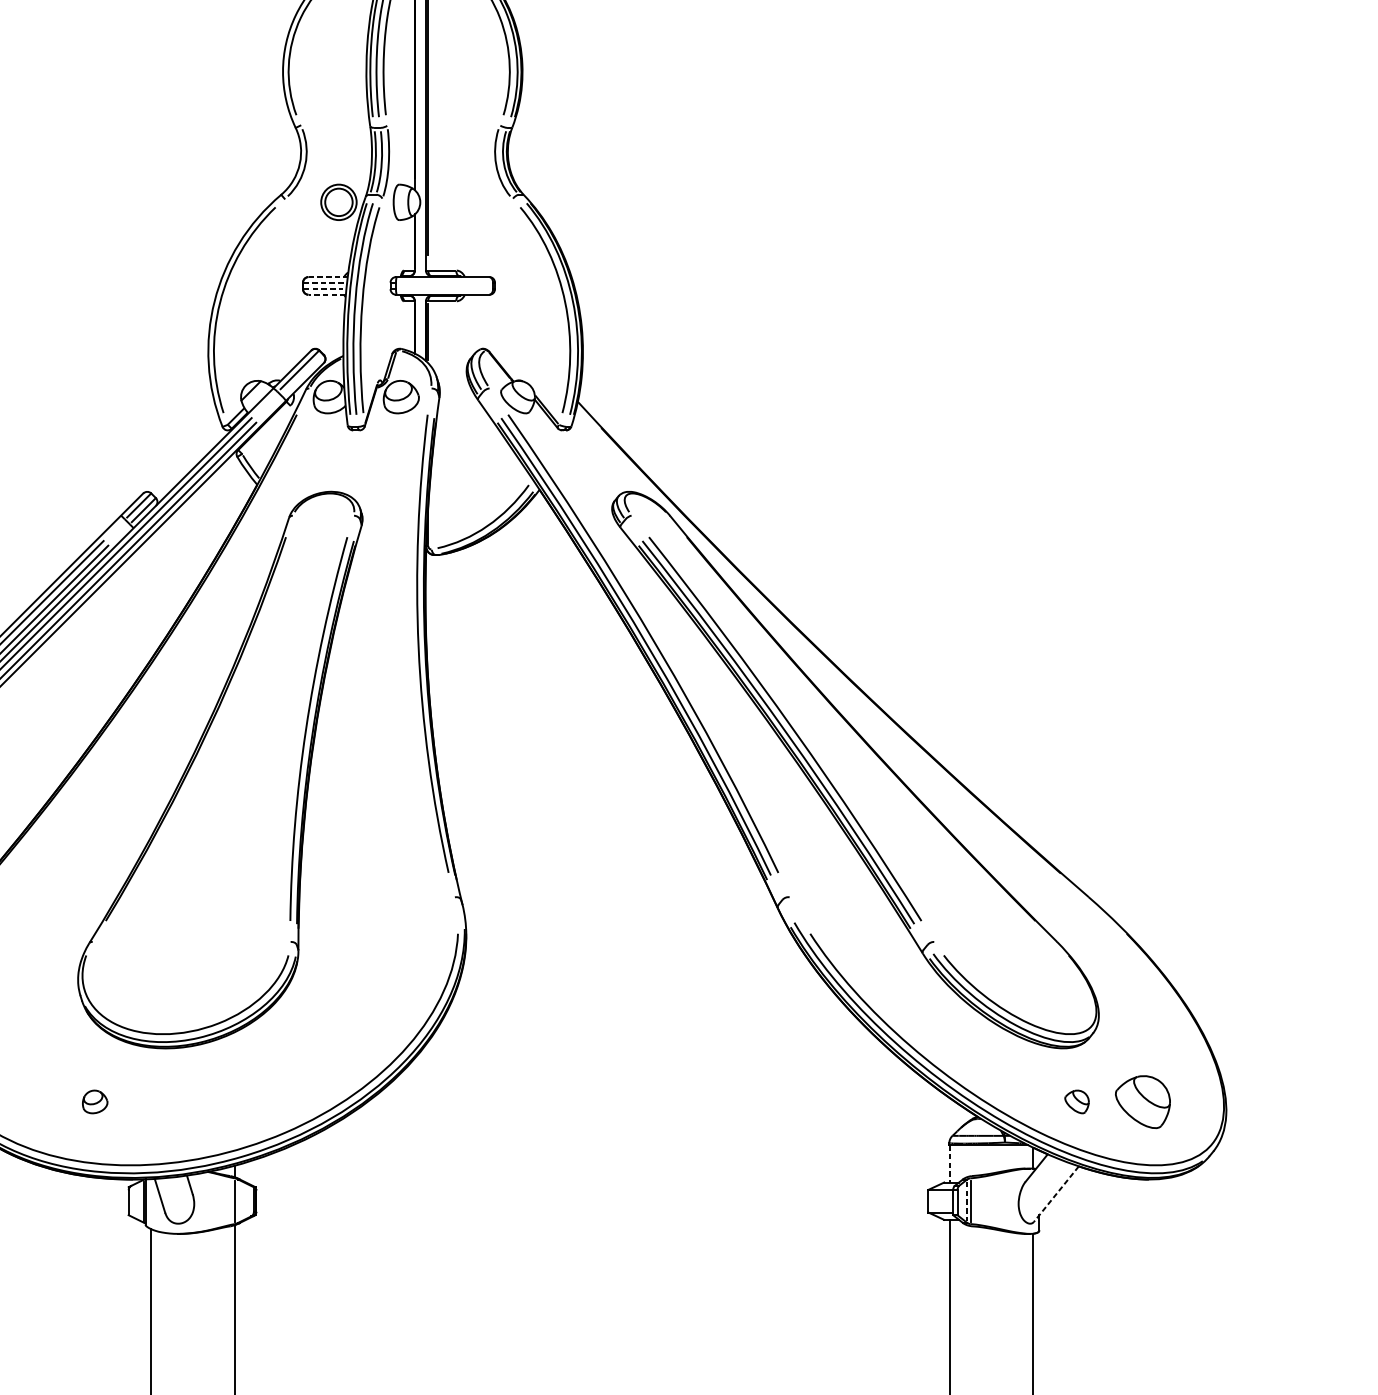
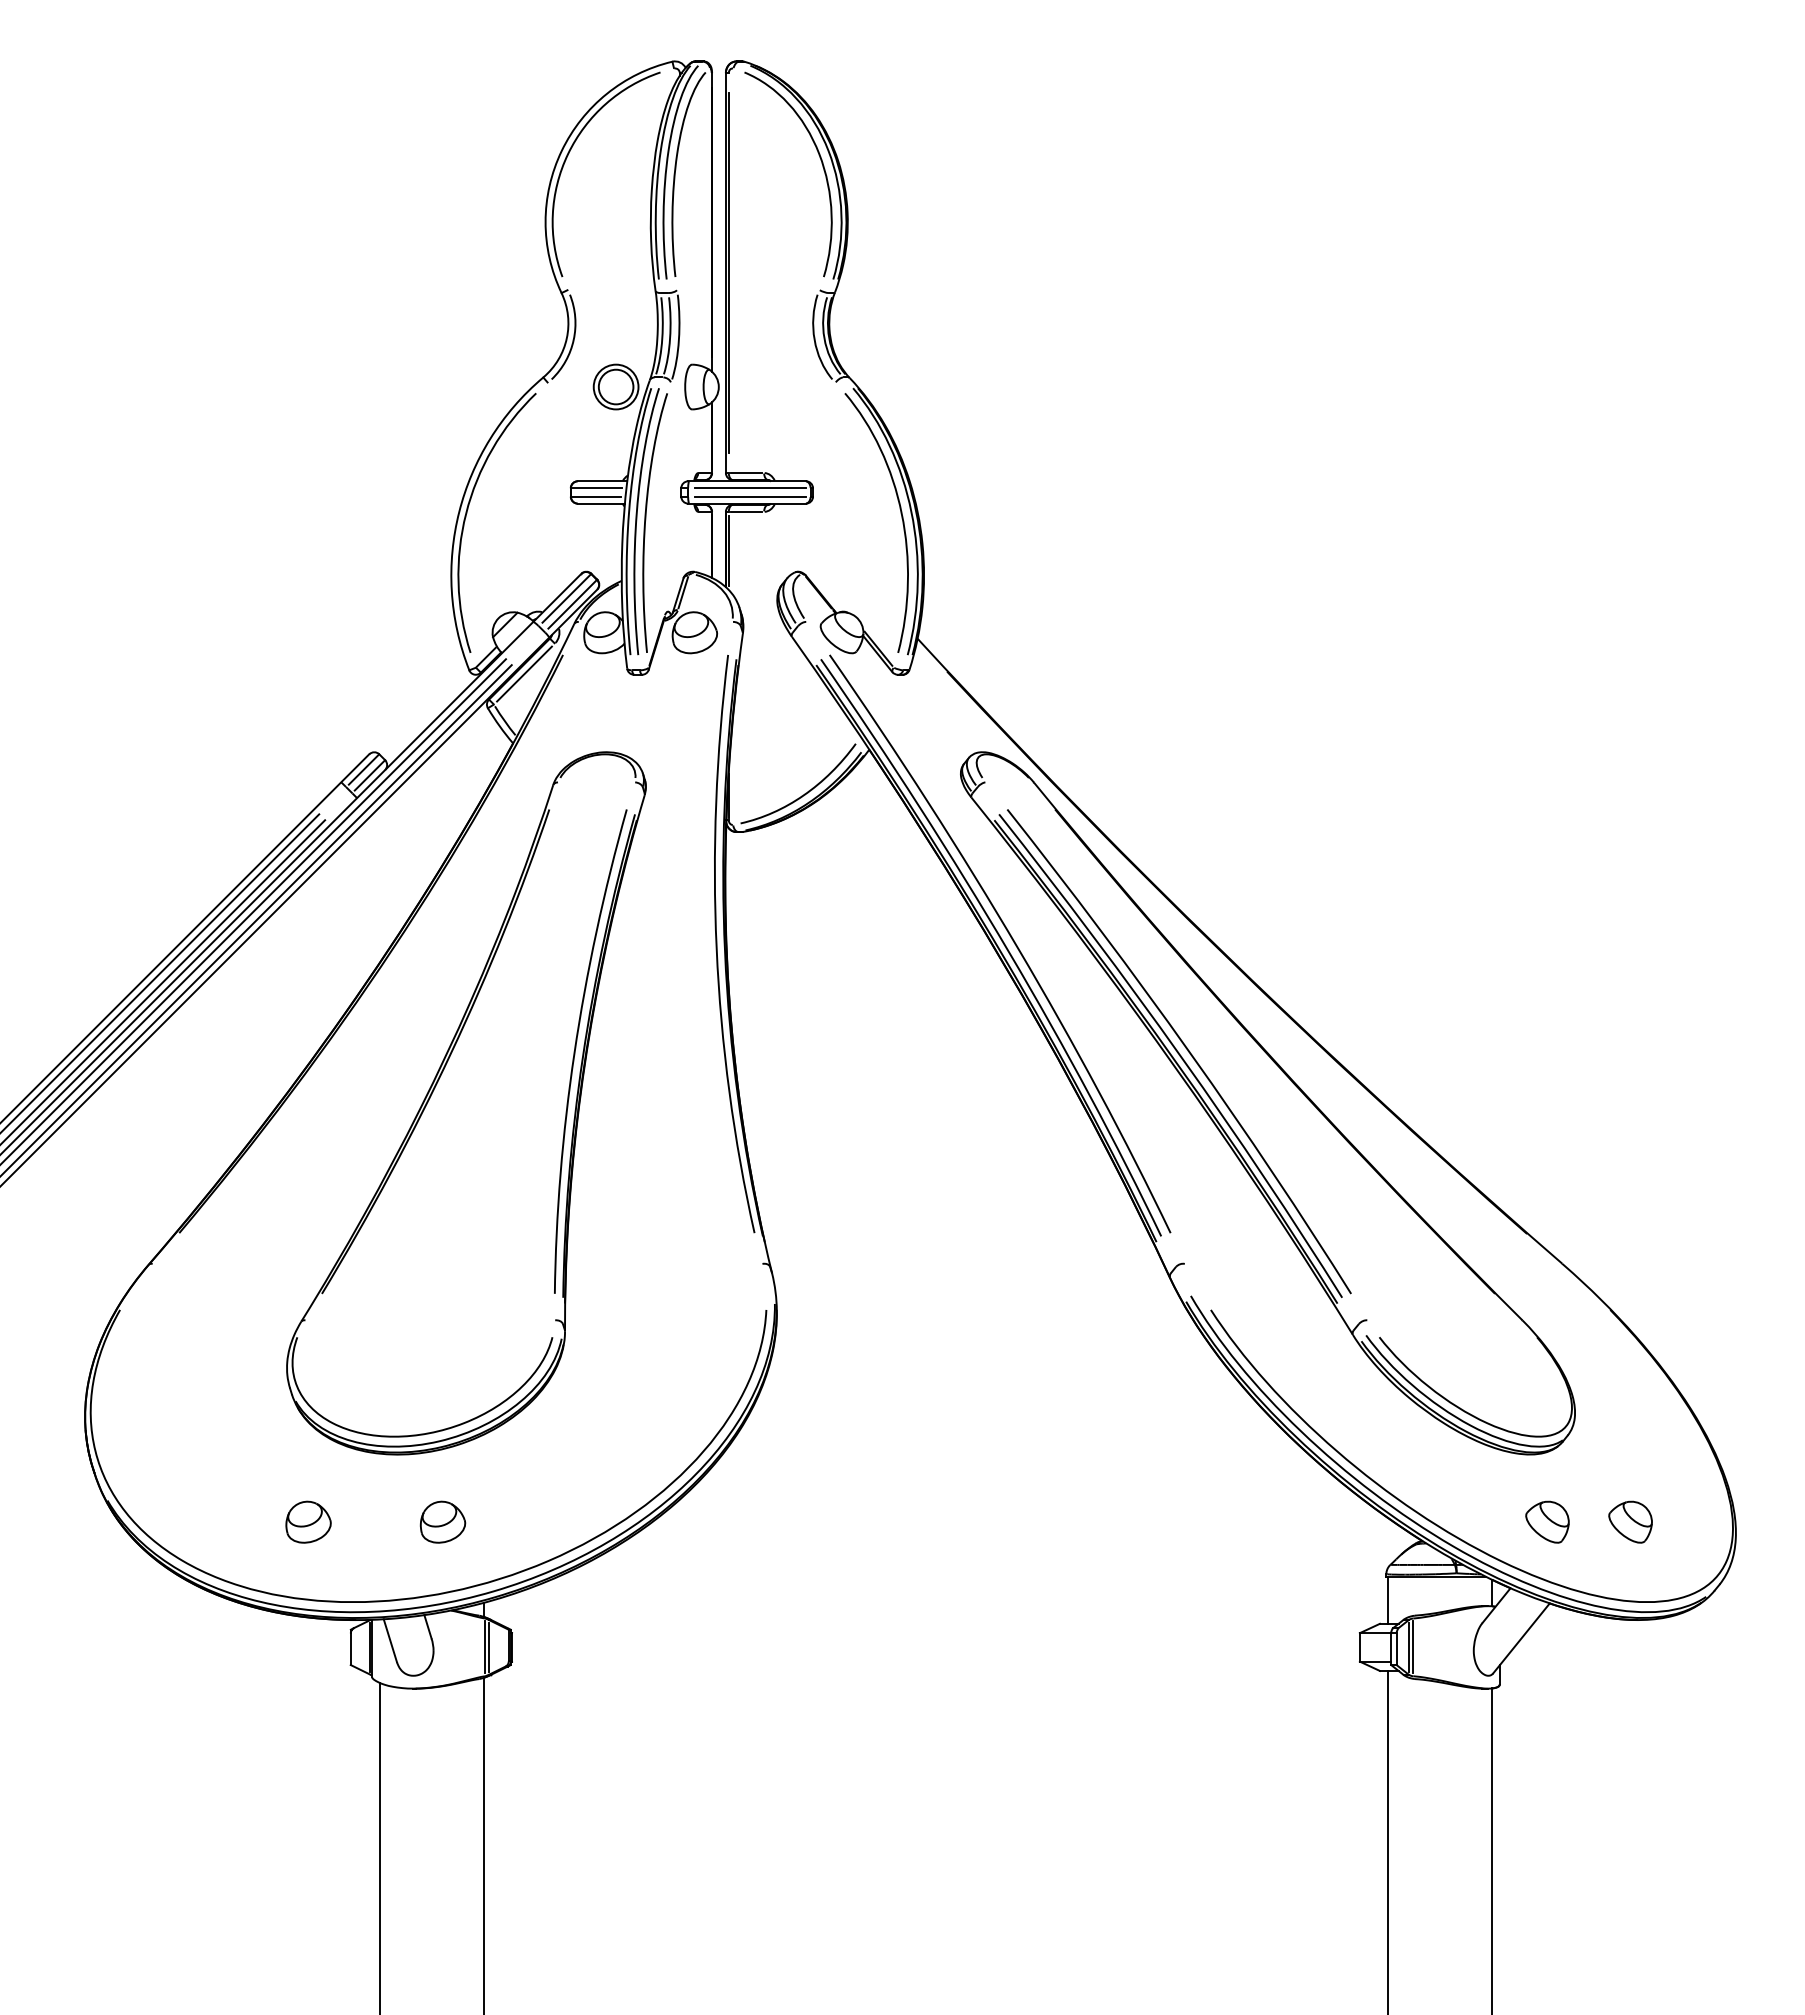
line: (328, 277) -> (602, 481), dashed -> solid
line: (323, 282) -> (596, 488), dashed -> solid
line: (444, 282) -> (749, 488), added
line: (323, 289) -> (596, 496), dashed -> solid
line: (444, 289) -> (749, 496), added
line: (326, 294) -> (600, 503), dashed -> solid
line: (303, 374) -> (571, 604), added
line: (266, 429) -> (524, 673), added
part: (95, 1101) -> (308, 1521), size x1.43
part: (201, 1101) -> (442, 1521), added
part: (1077, 1101) -> (1547, 1521), size x1.43
part: (1142, 1101) -> (1630, 1521), size x0.62
line: (950, 1164) -> (1387, 1600), dashed -> solid
line: (1056, 1194) -> (1521, 1638), dashed -> solid
line: (238, 1200) -> (489, 1646), added
line: (966, 1201) -> (1408, 1647), dashed -> solid

